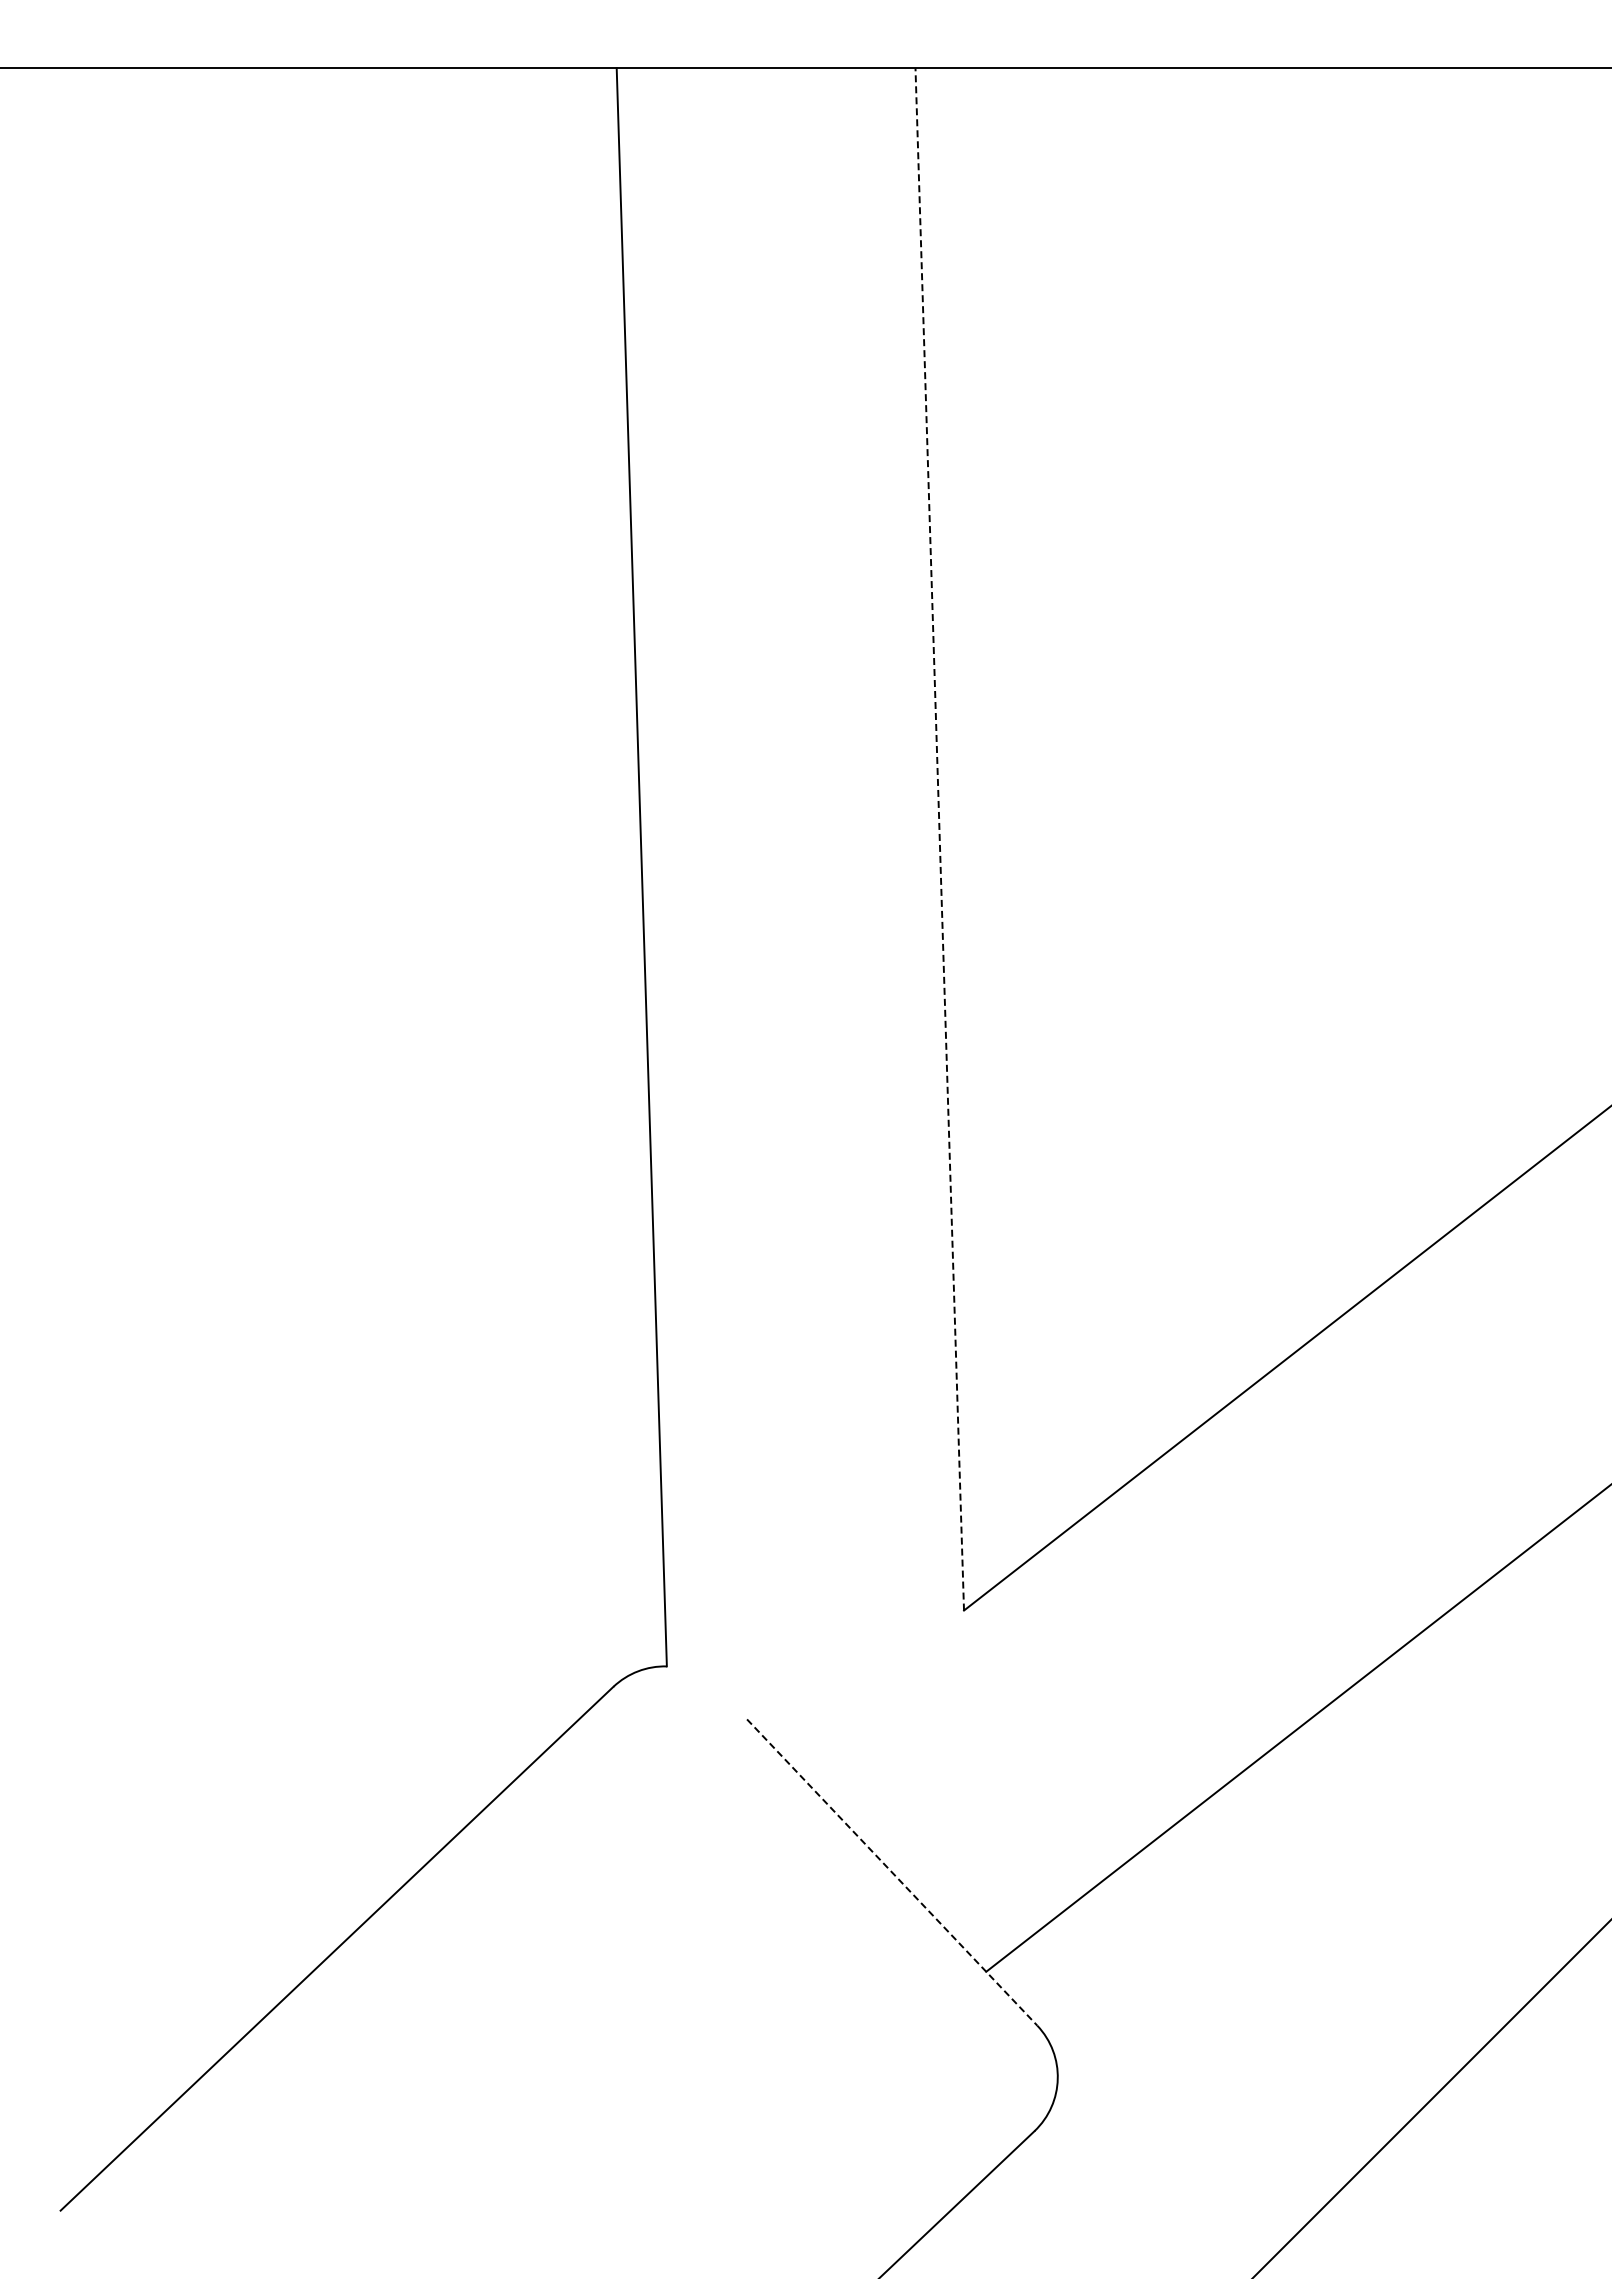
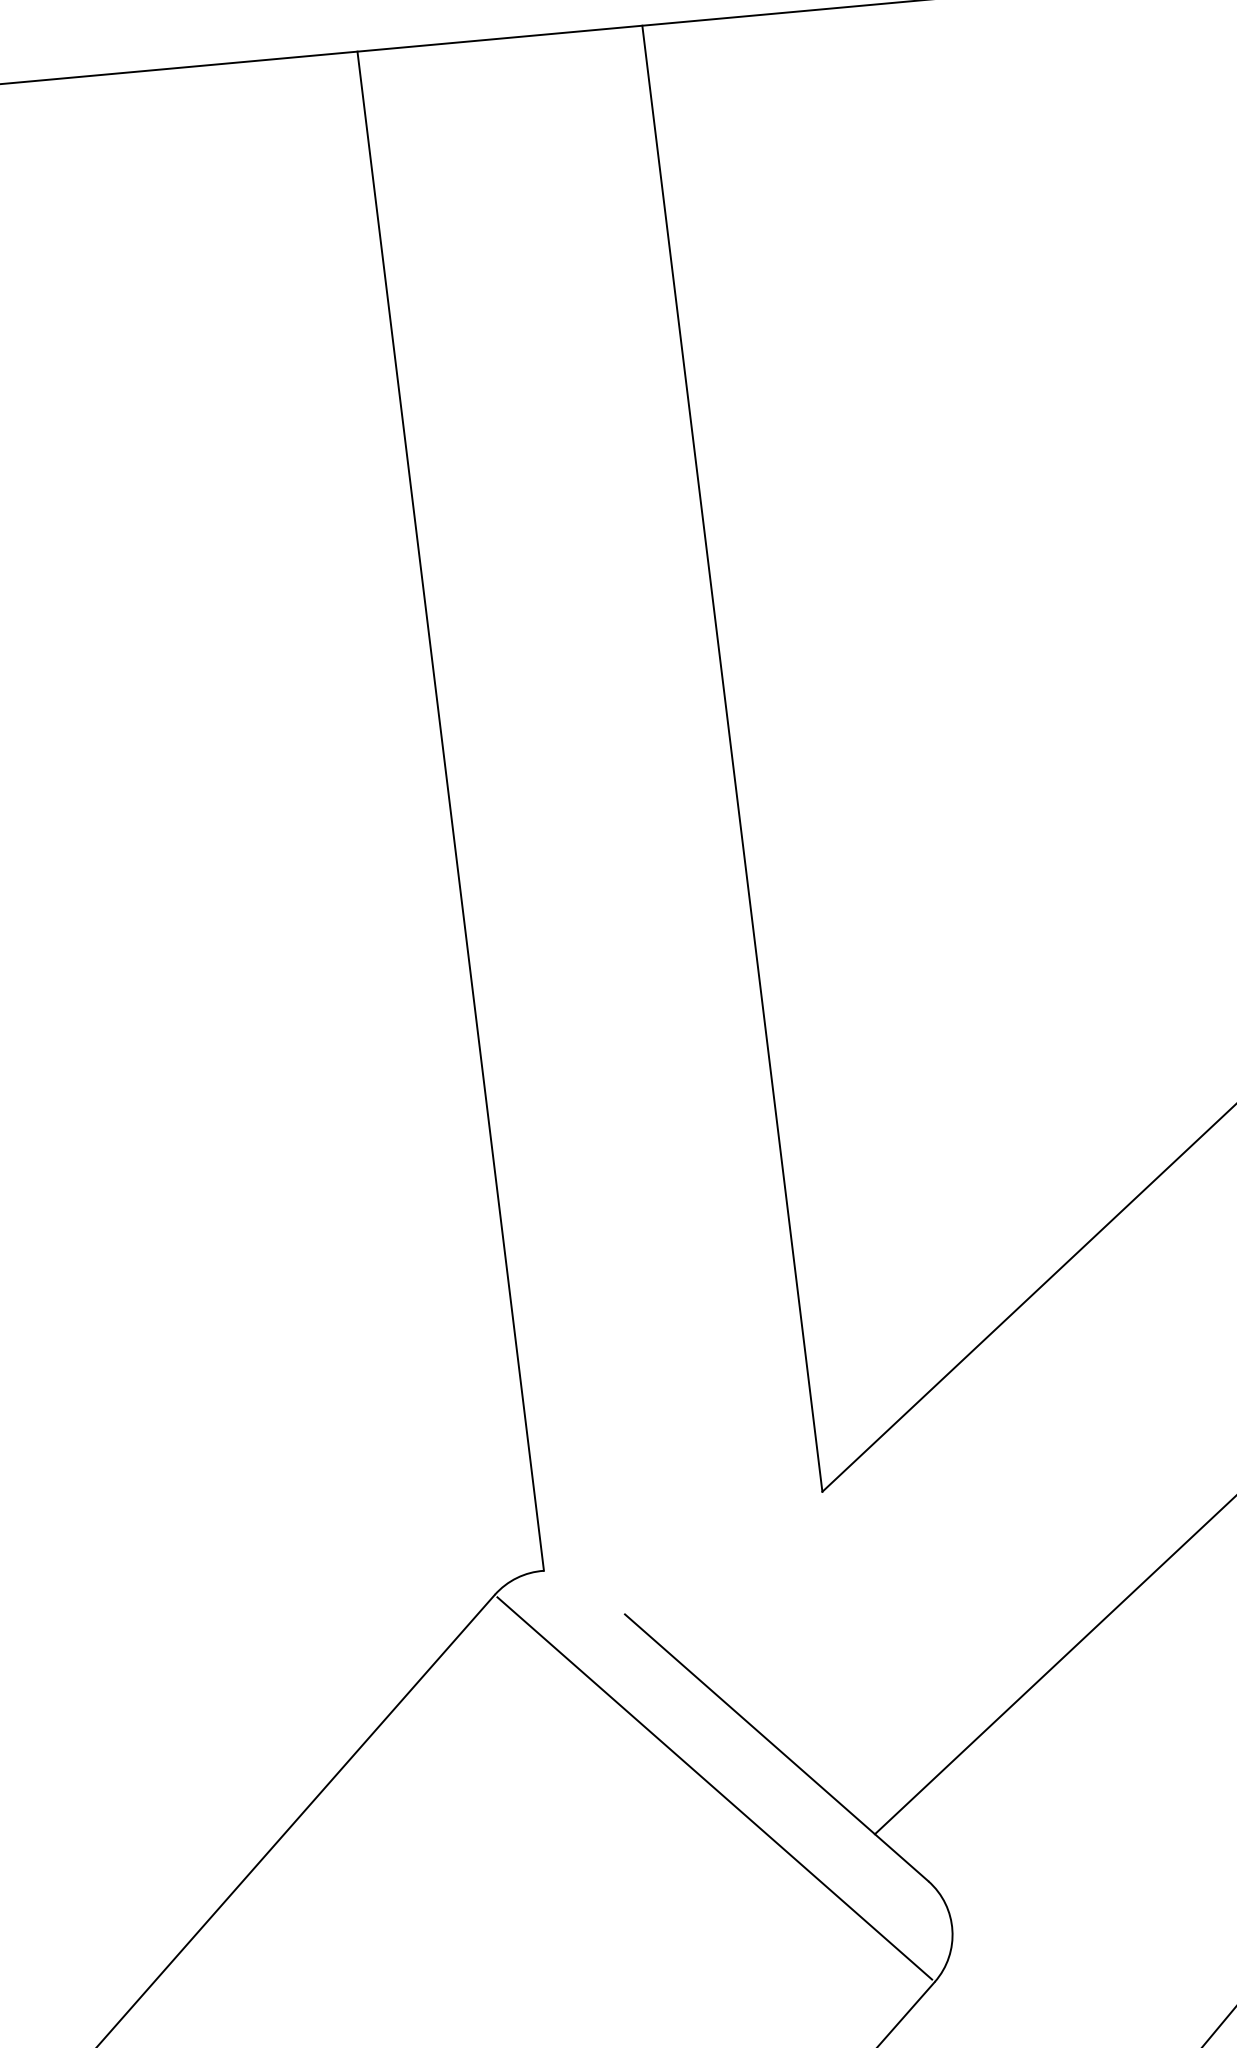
line: (939, 838) -> (732, 757), dashed -> solid
line: (892, 1872) -> (776, 1747), dashed -> solid
line: (823, 1908) -> (714, 1788), added

